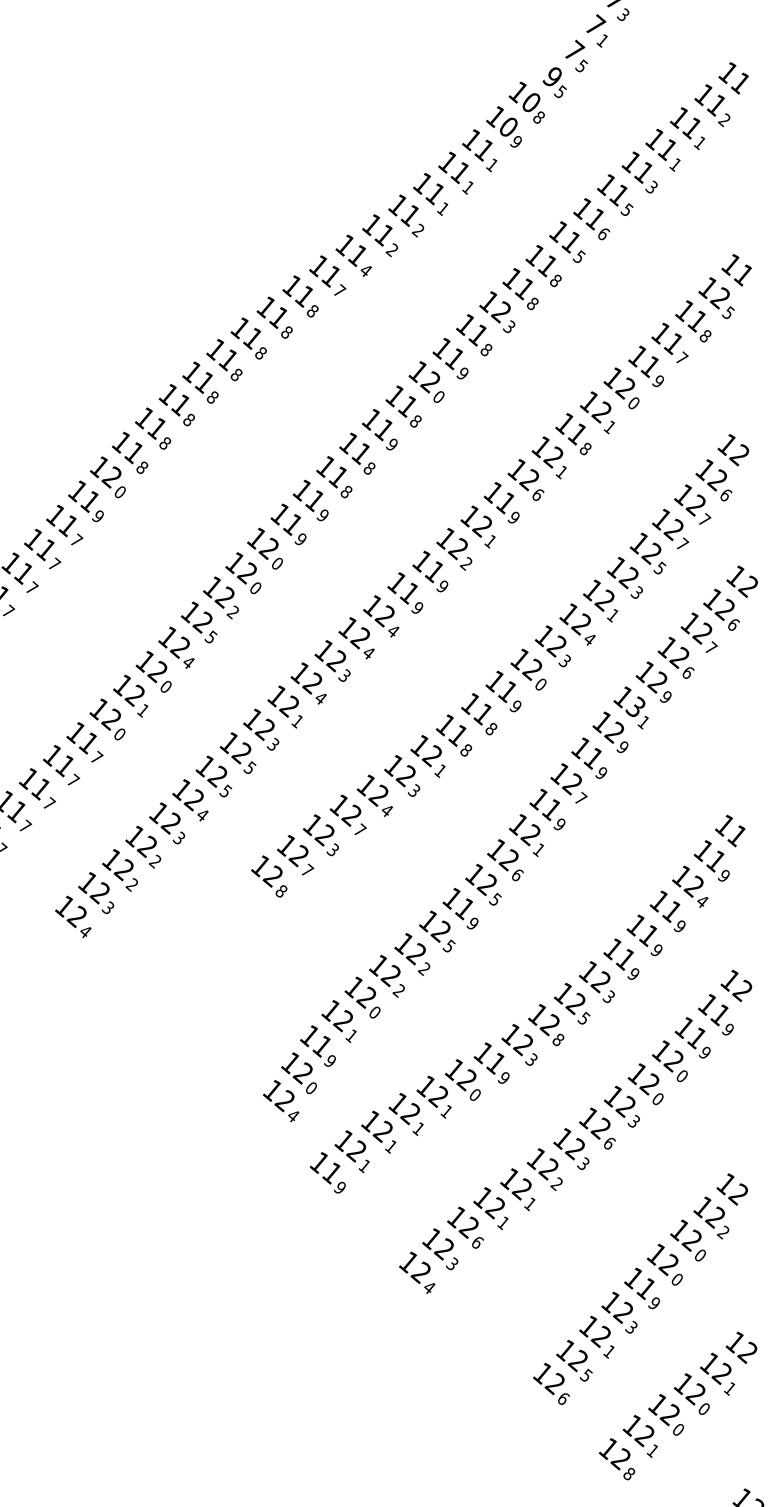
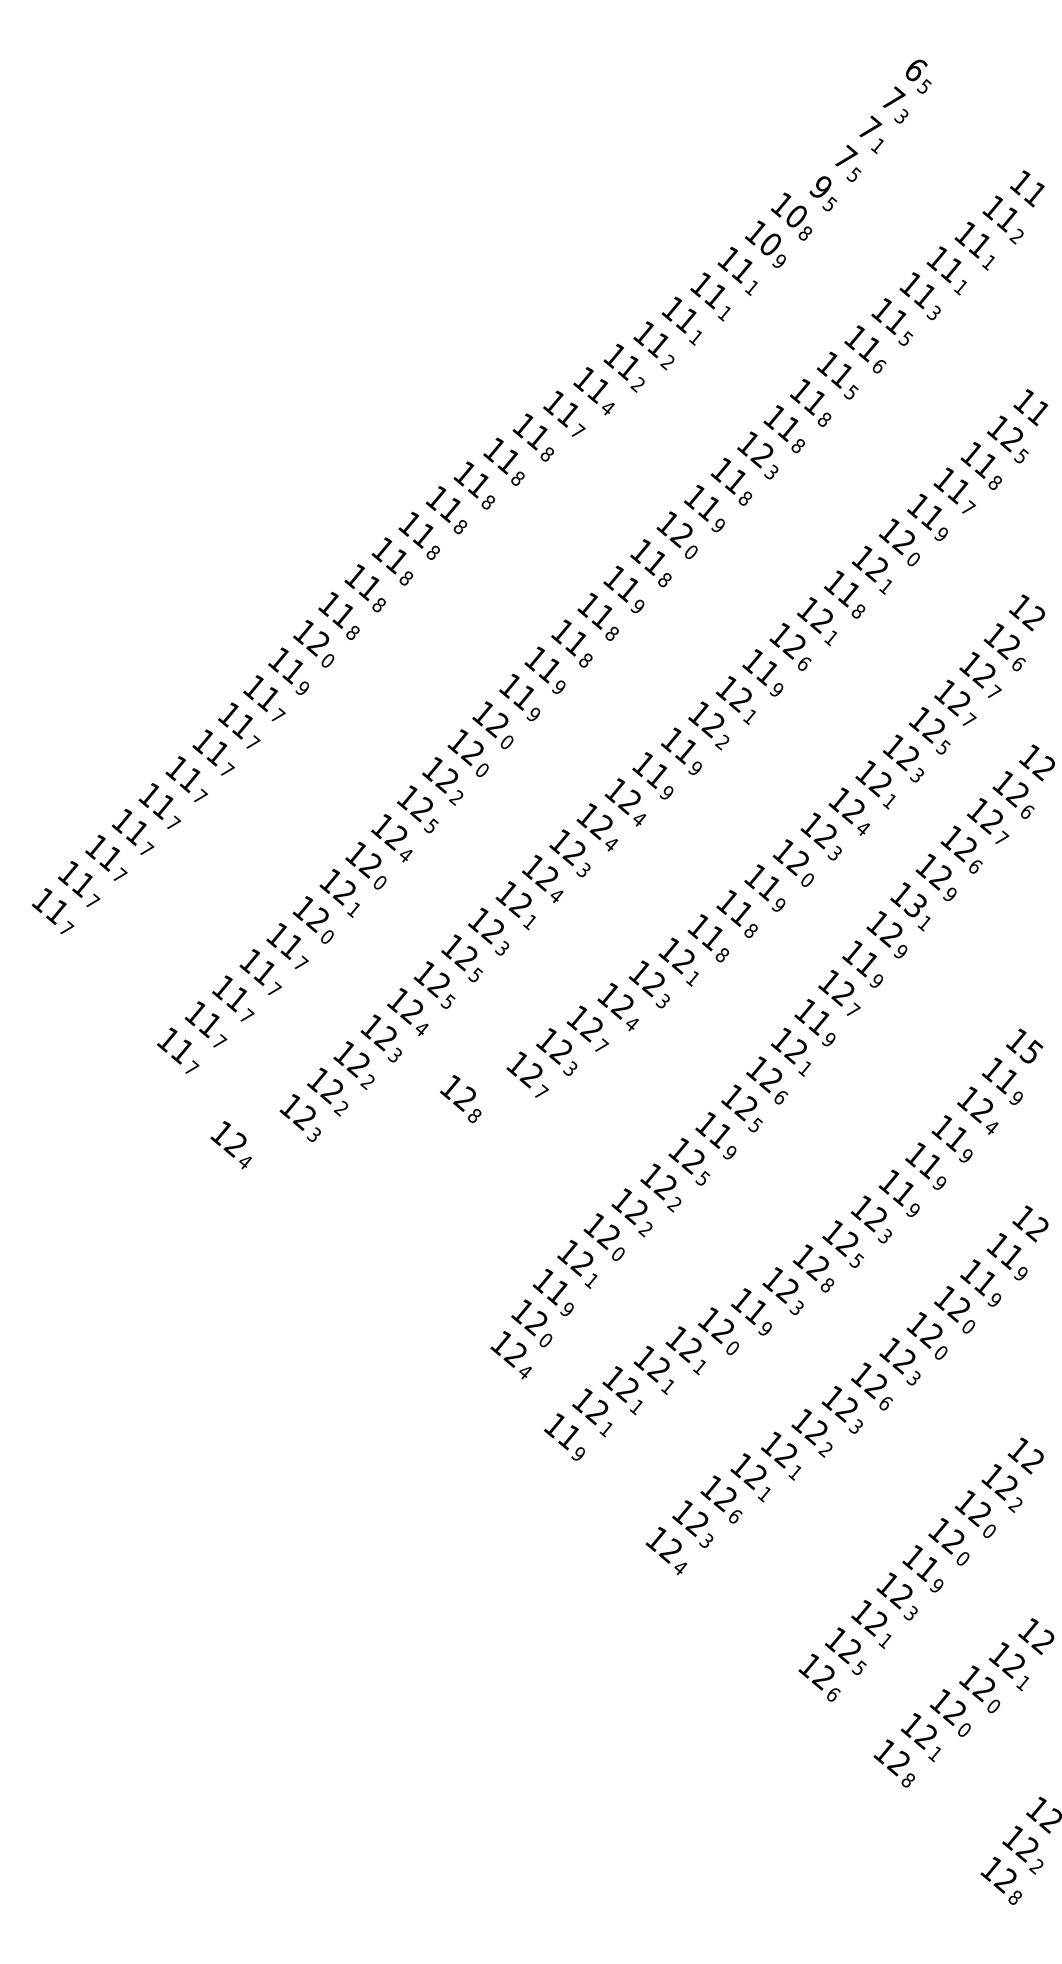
text: (737, 835) -> (1031, 1052), 11 -> 15
text: (269, 876) -> (460, 1098), moved
text: (72, 917) -> (230, 1145), moved

